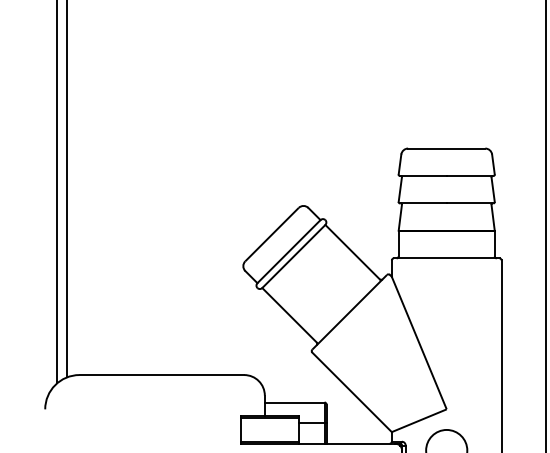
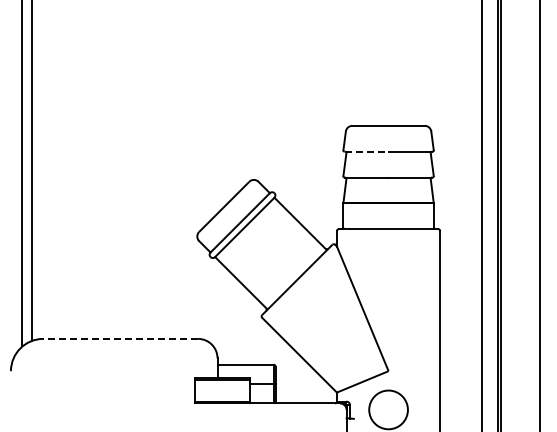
line: (423, 175) -> (366, 151), solid -> dashed
line: (161, 374) -> (120, 338), solid -> dashed

